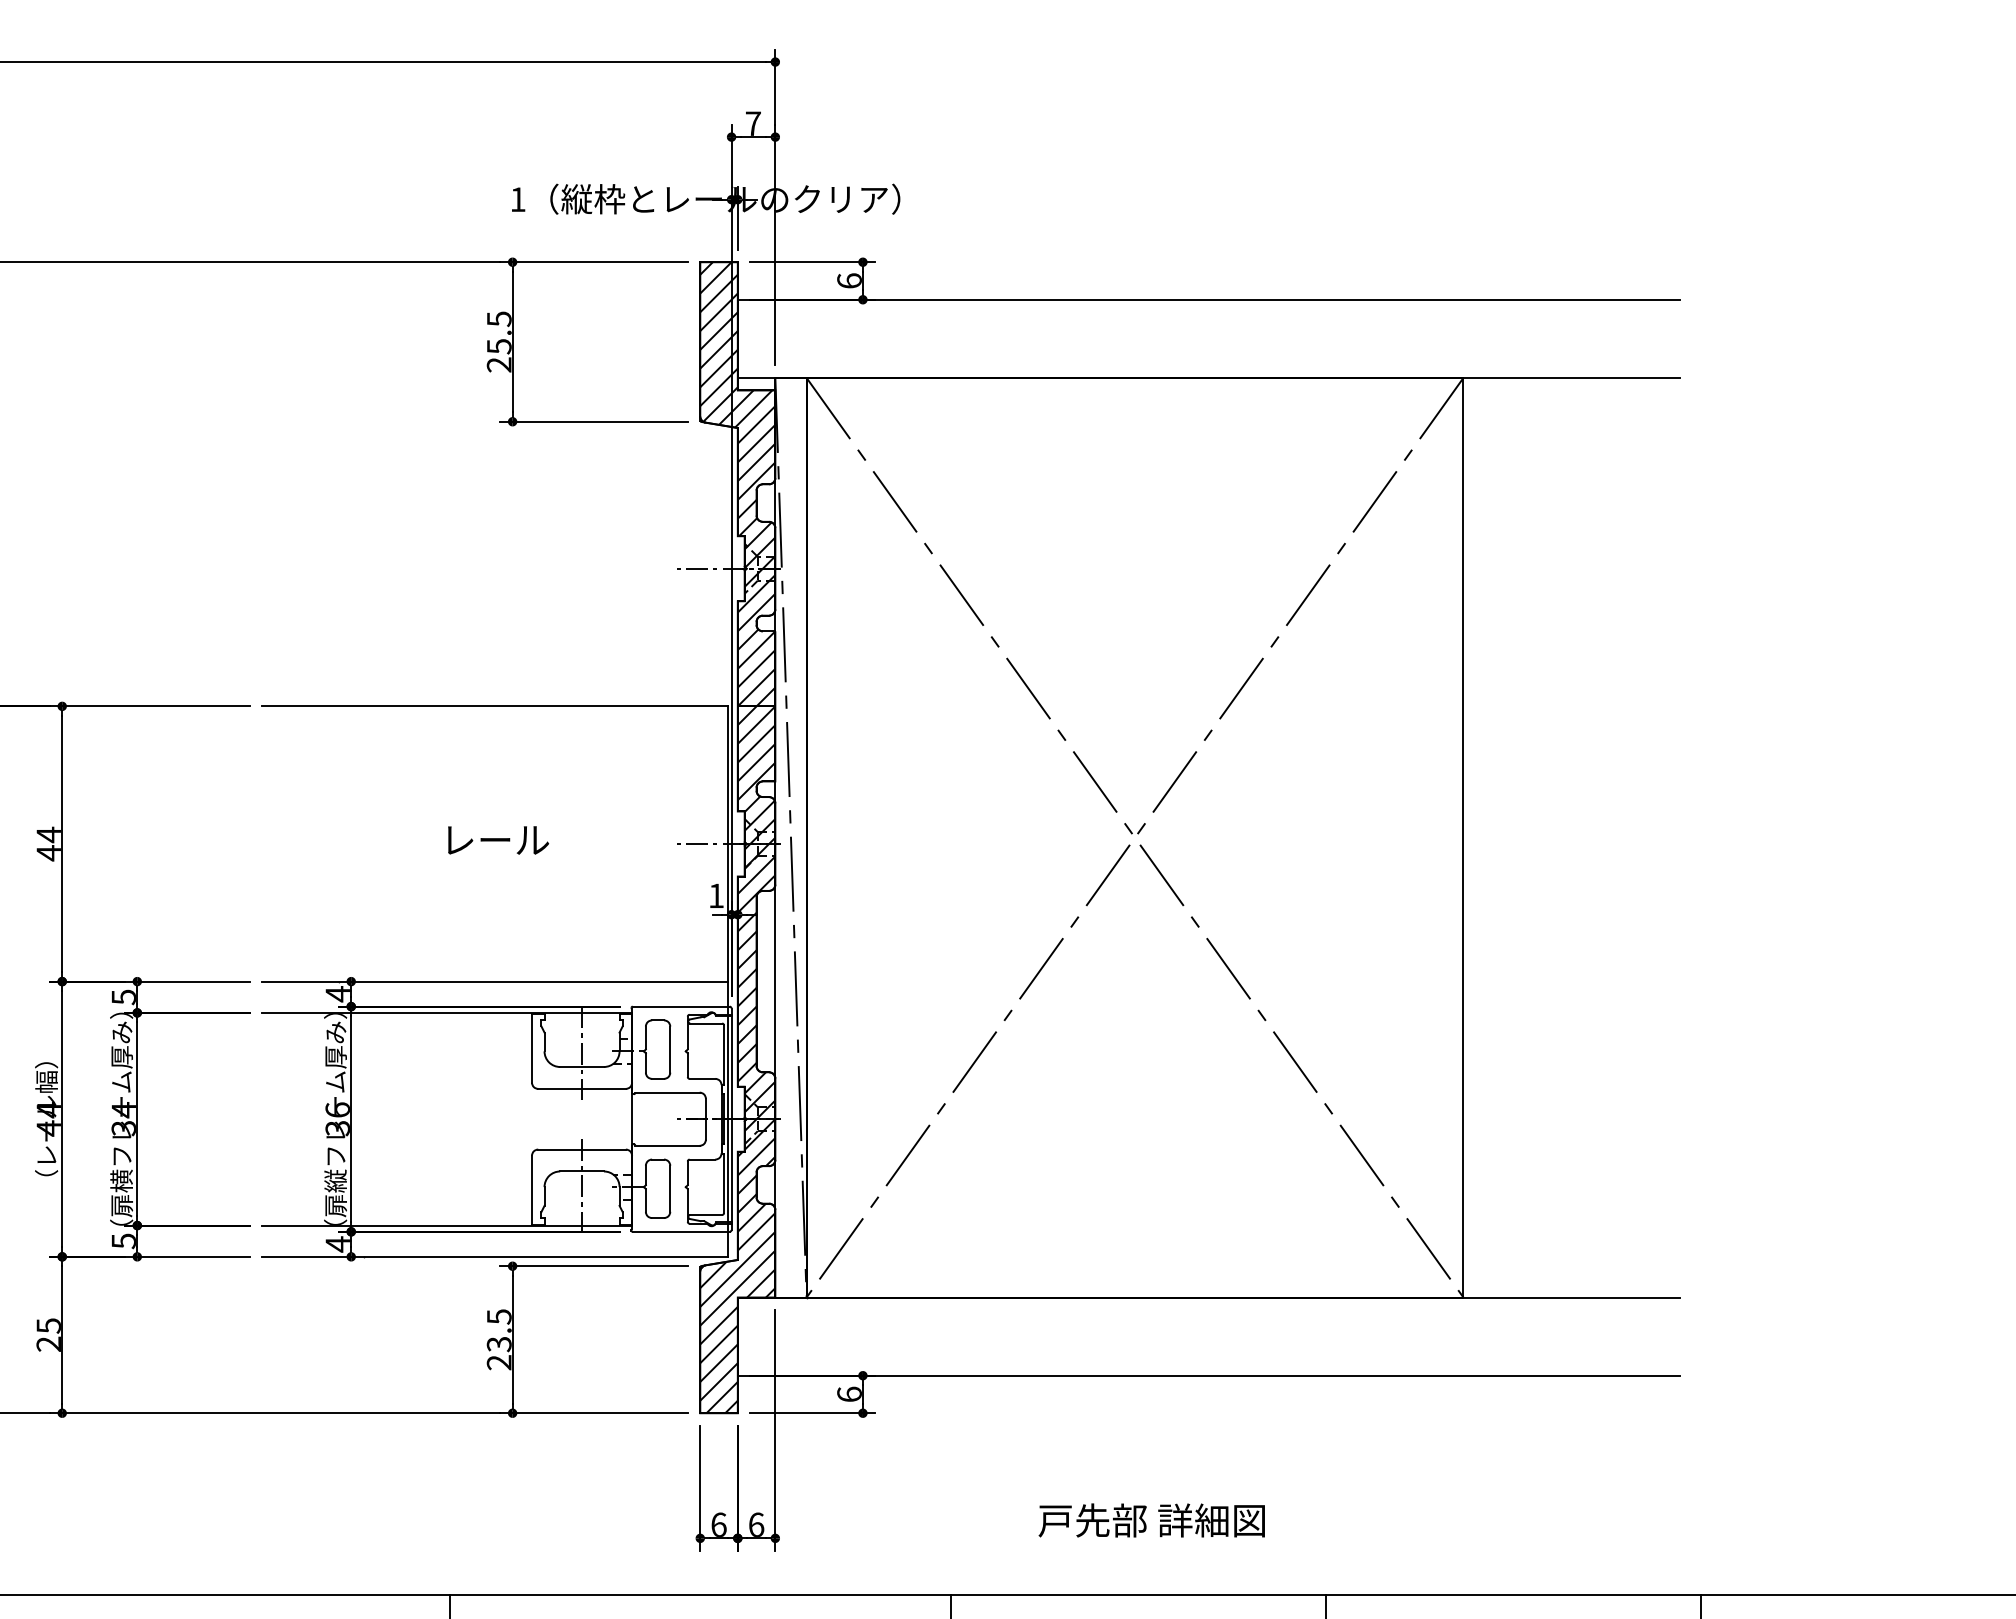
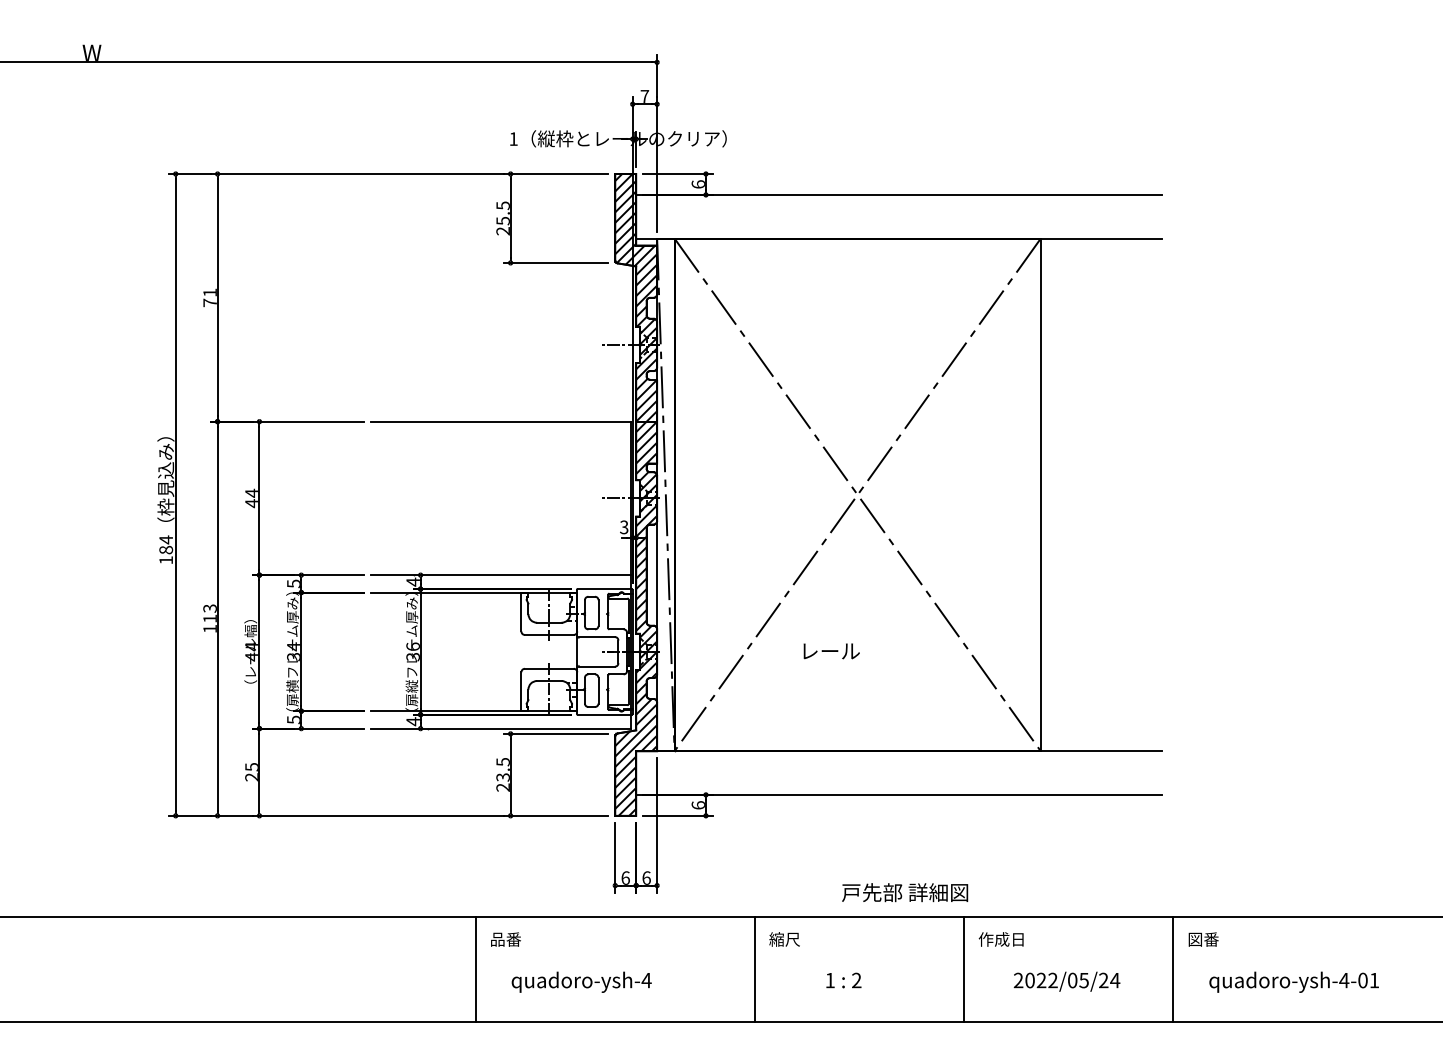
text: (498, 840) -> (831, 651), moved
text: (716, 896) -> (624, 527), 1 -> 3
text: (1152, 1520) -> (905, 892), moved

